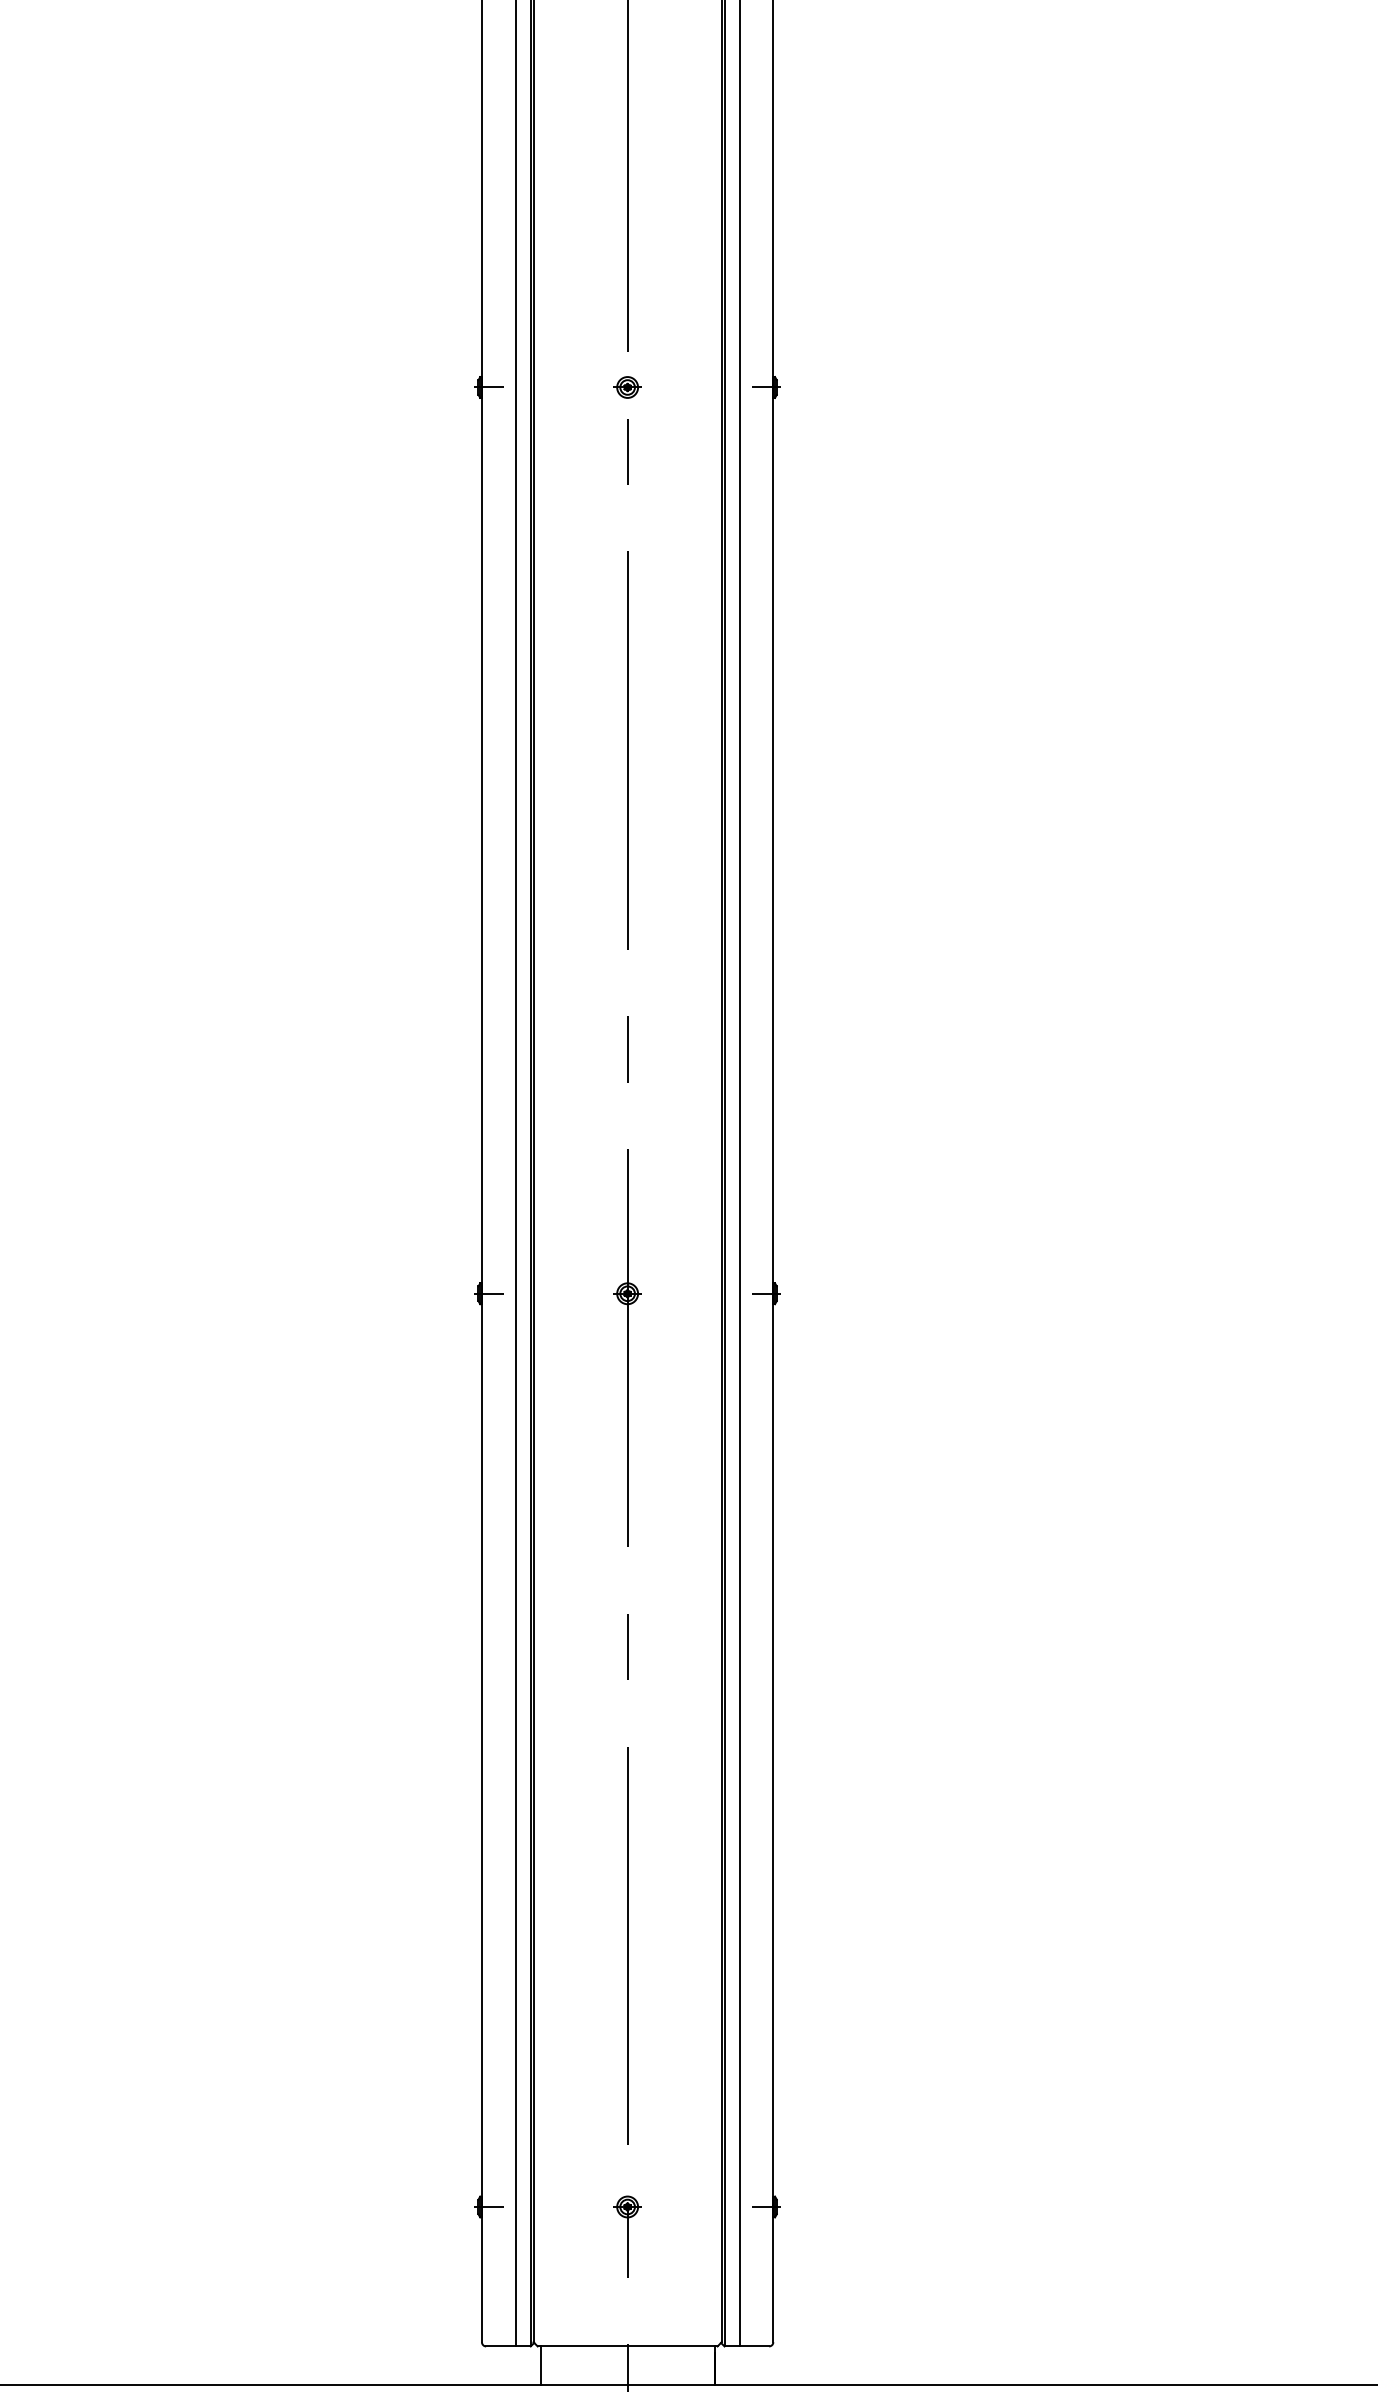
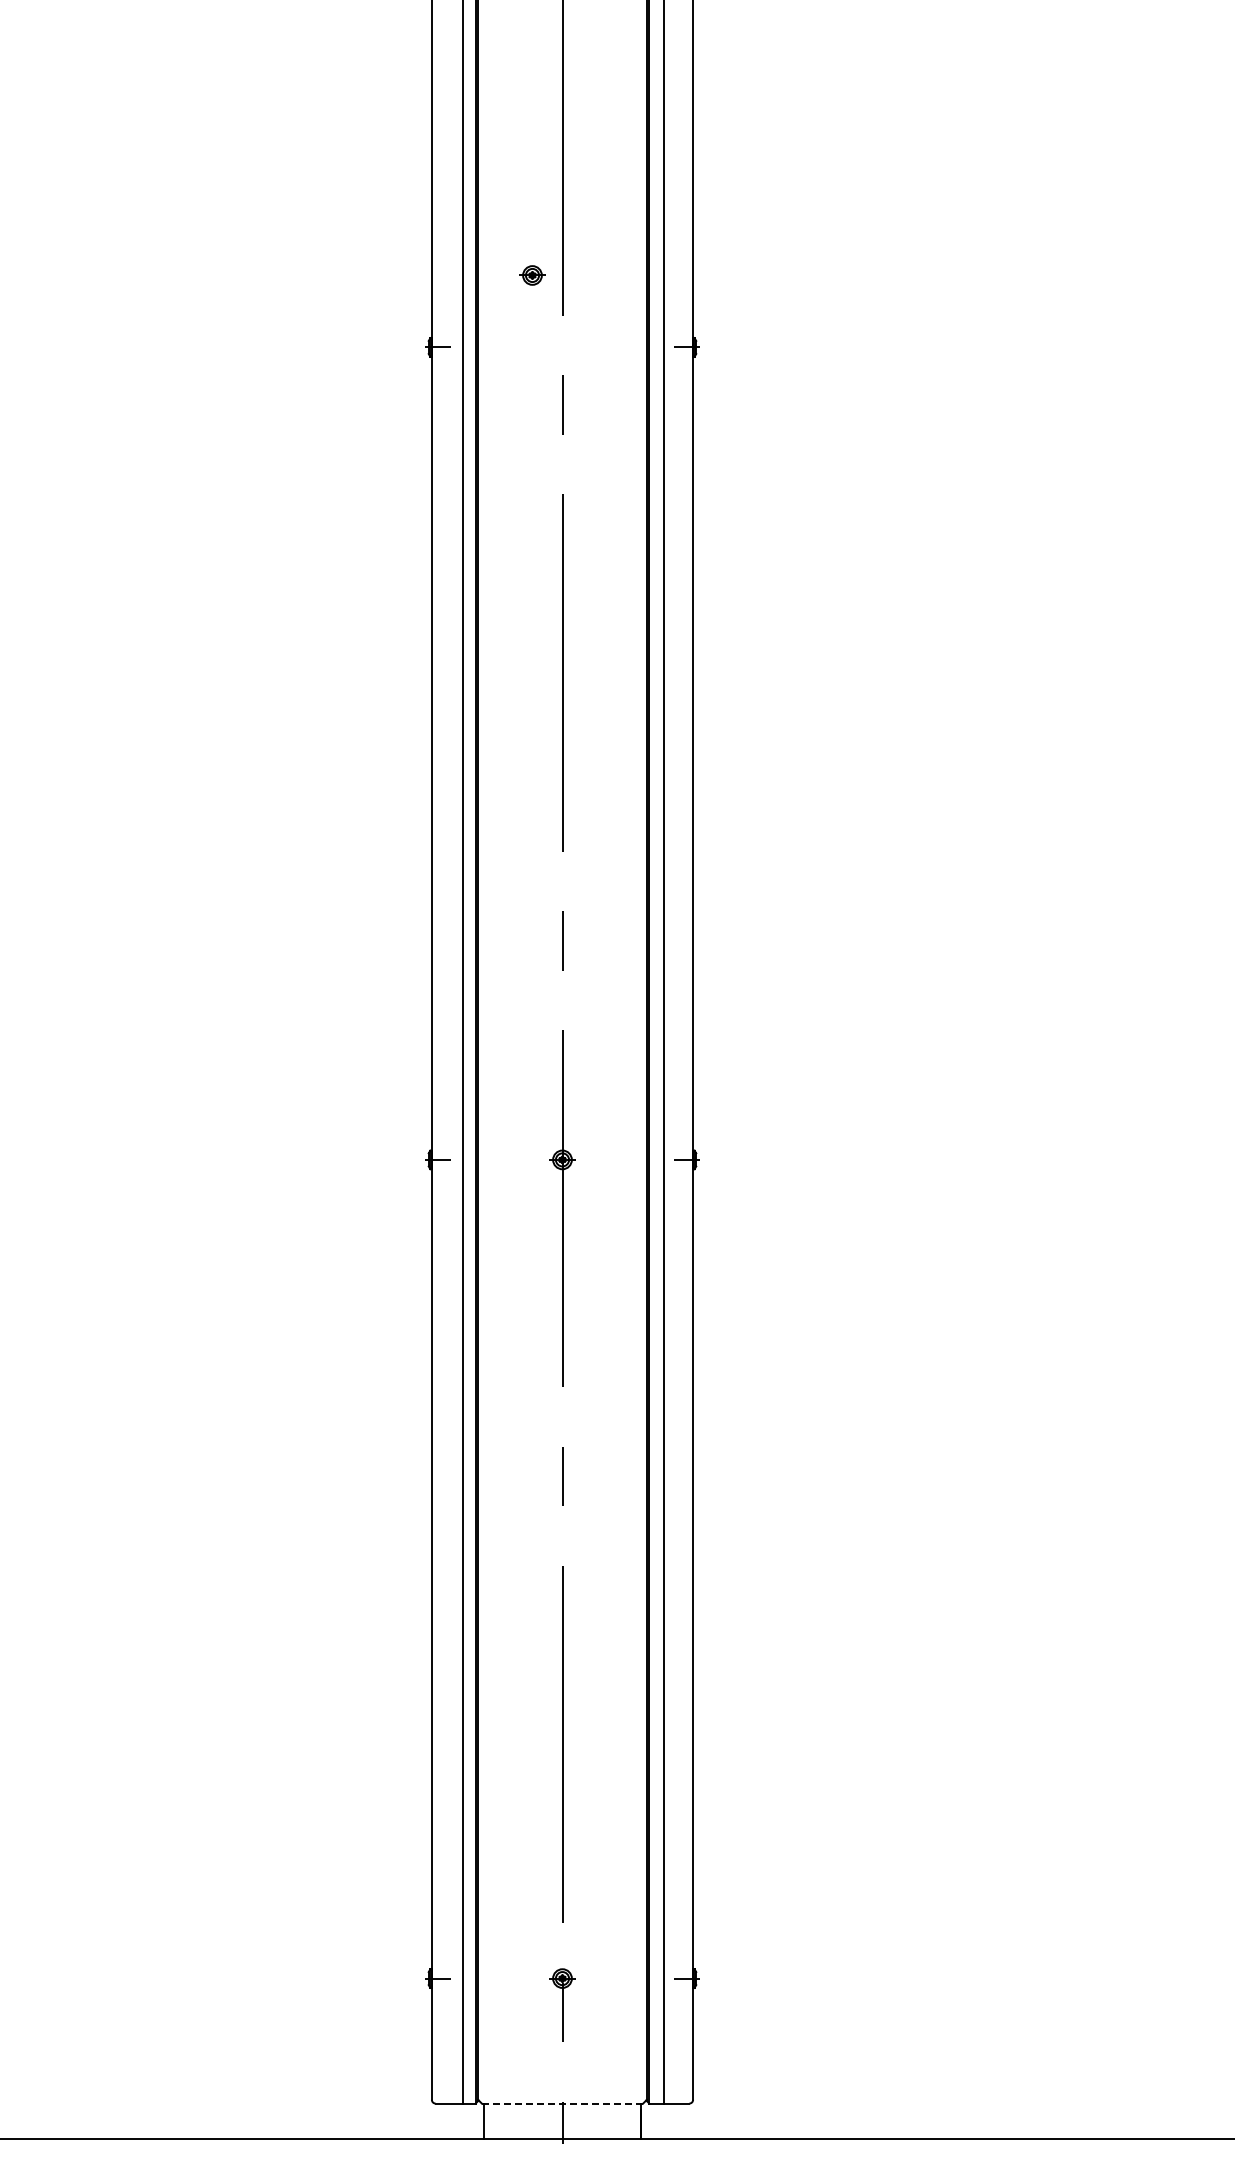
part: (627, 387) -> (532, 275), moved
line: (627, 2346) -> (562, 2103), solid -> dashed

